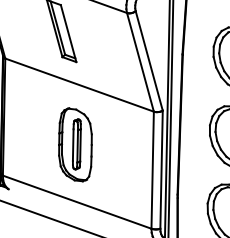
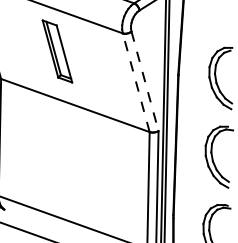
line: (149, 61) -> (145, 81), solid -> dashed
line: (140, 62) -> (136, 82), solid -> dashed
part: (75, 144) -> (71, 164), removed

